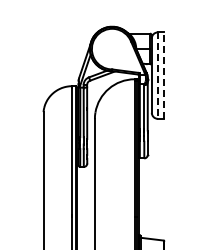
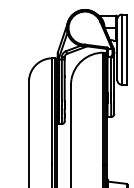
line: (163, 75) -> (126, 49), dashed -> solid
line: (157, 76) -> (121, 50), dashed -> solid

